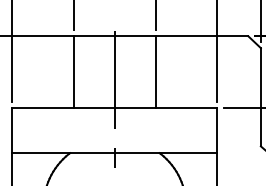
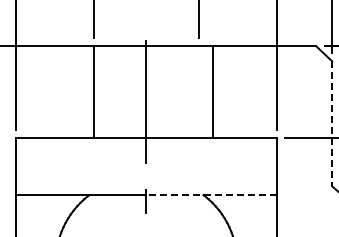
line: (155, 71) -> (212, 91), moved
line: (261, 97) -> (332, 124), solid -> dashed
line: (166, 153) -> (211, 195), solid -> dashed

